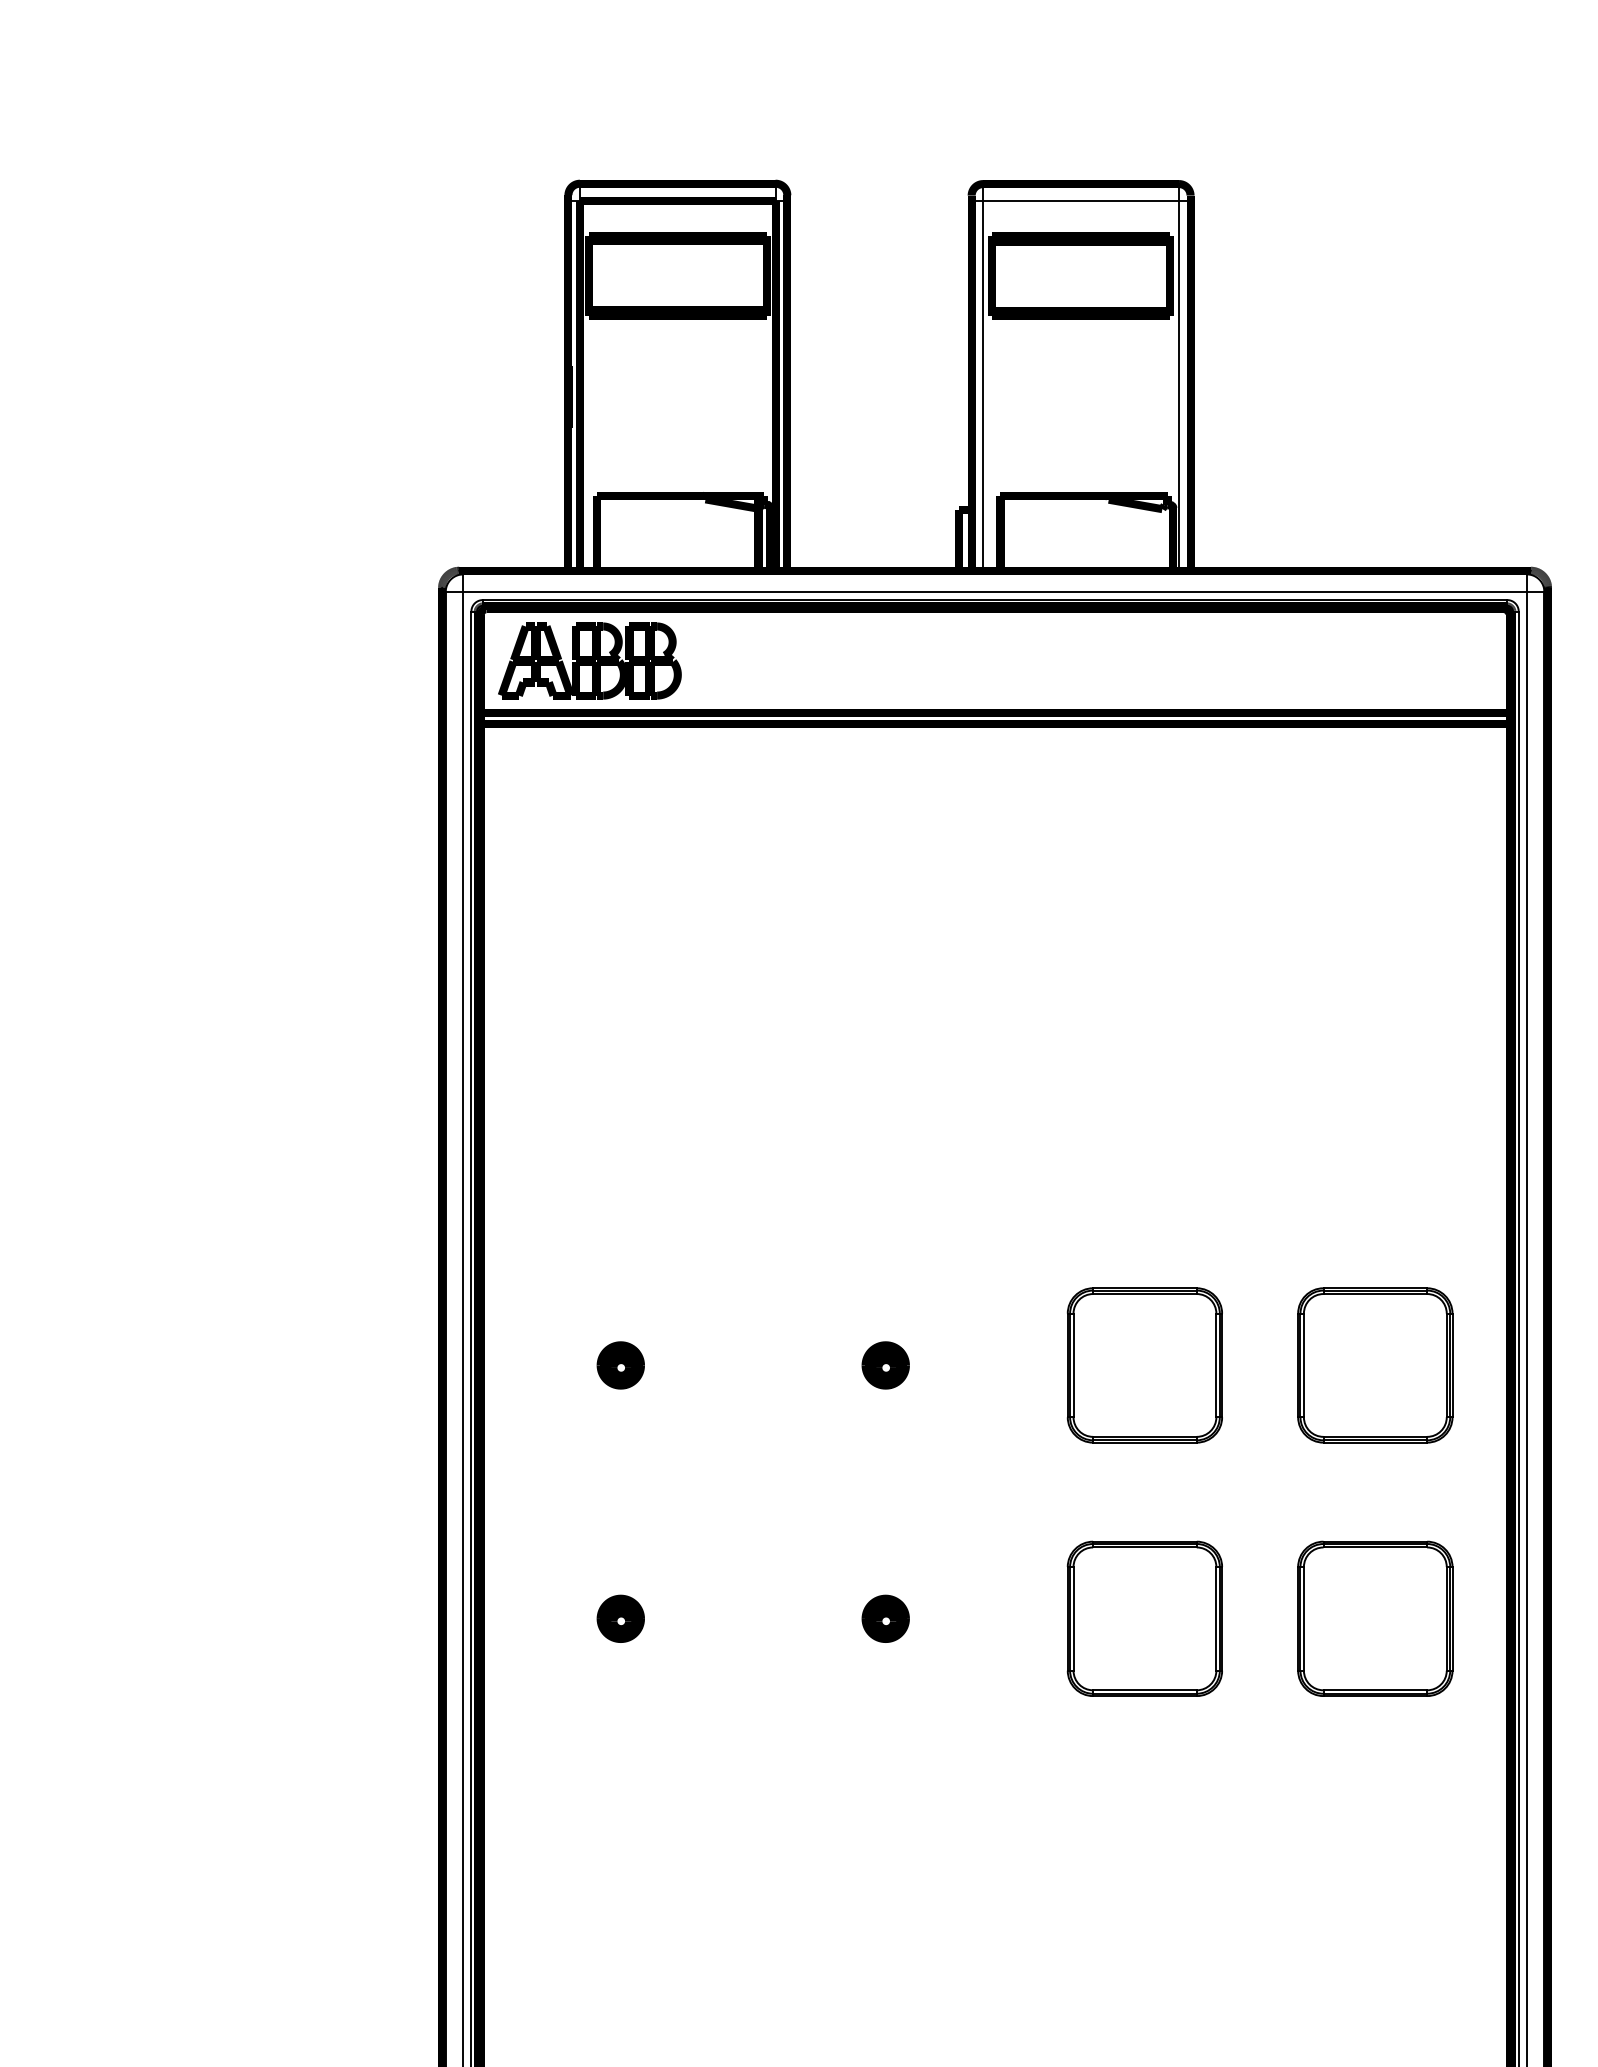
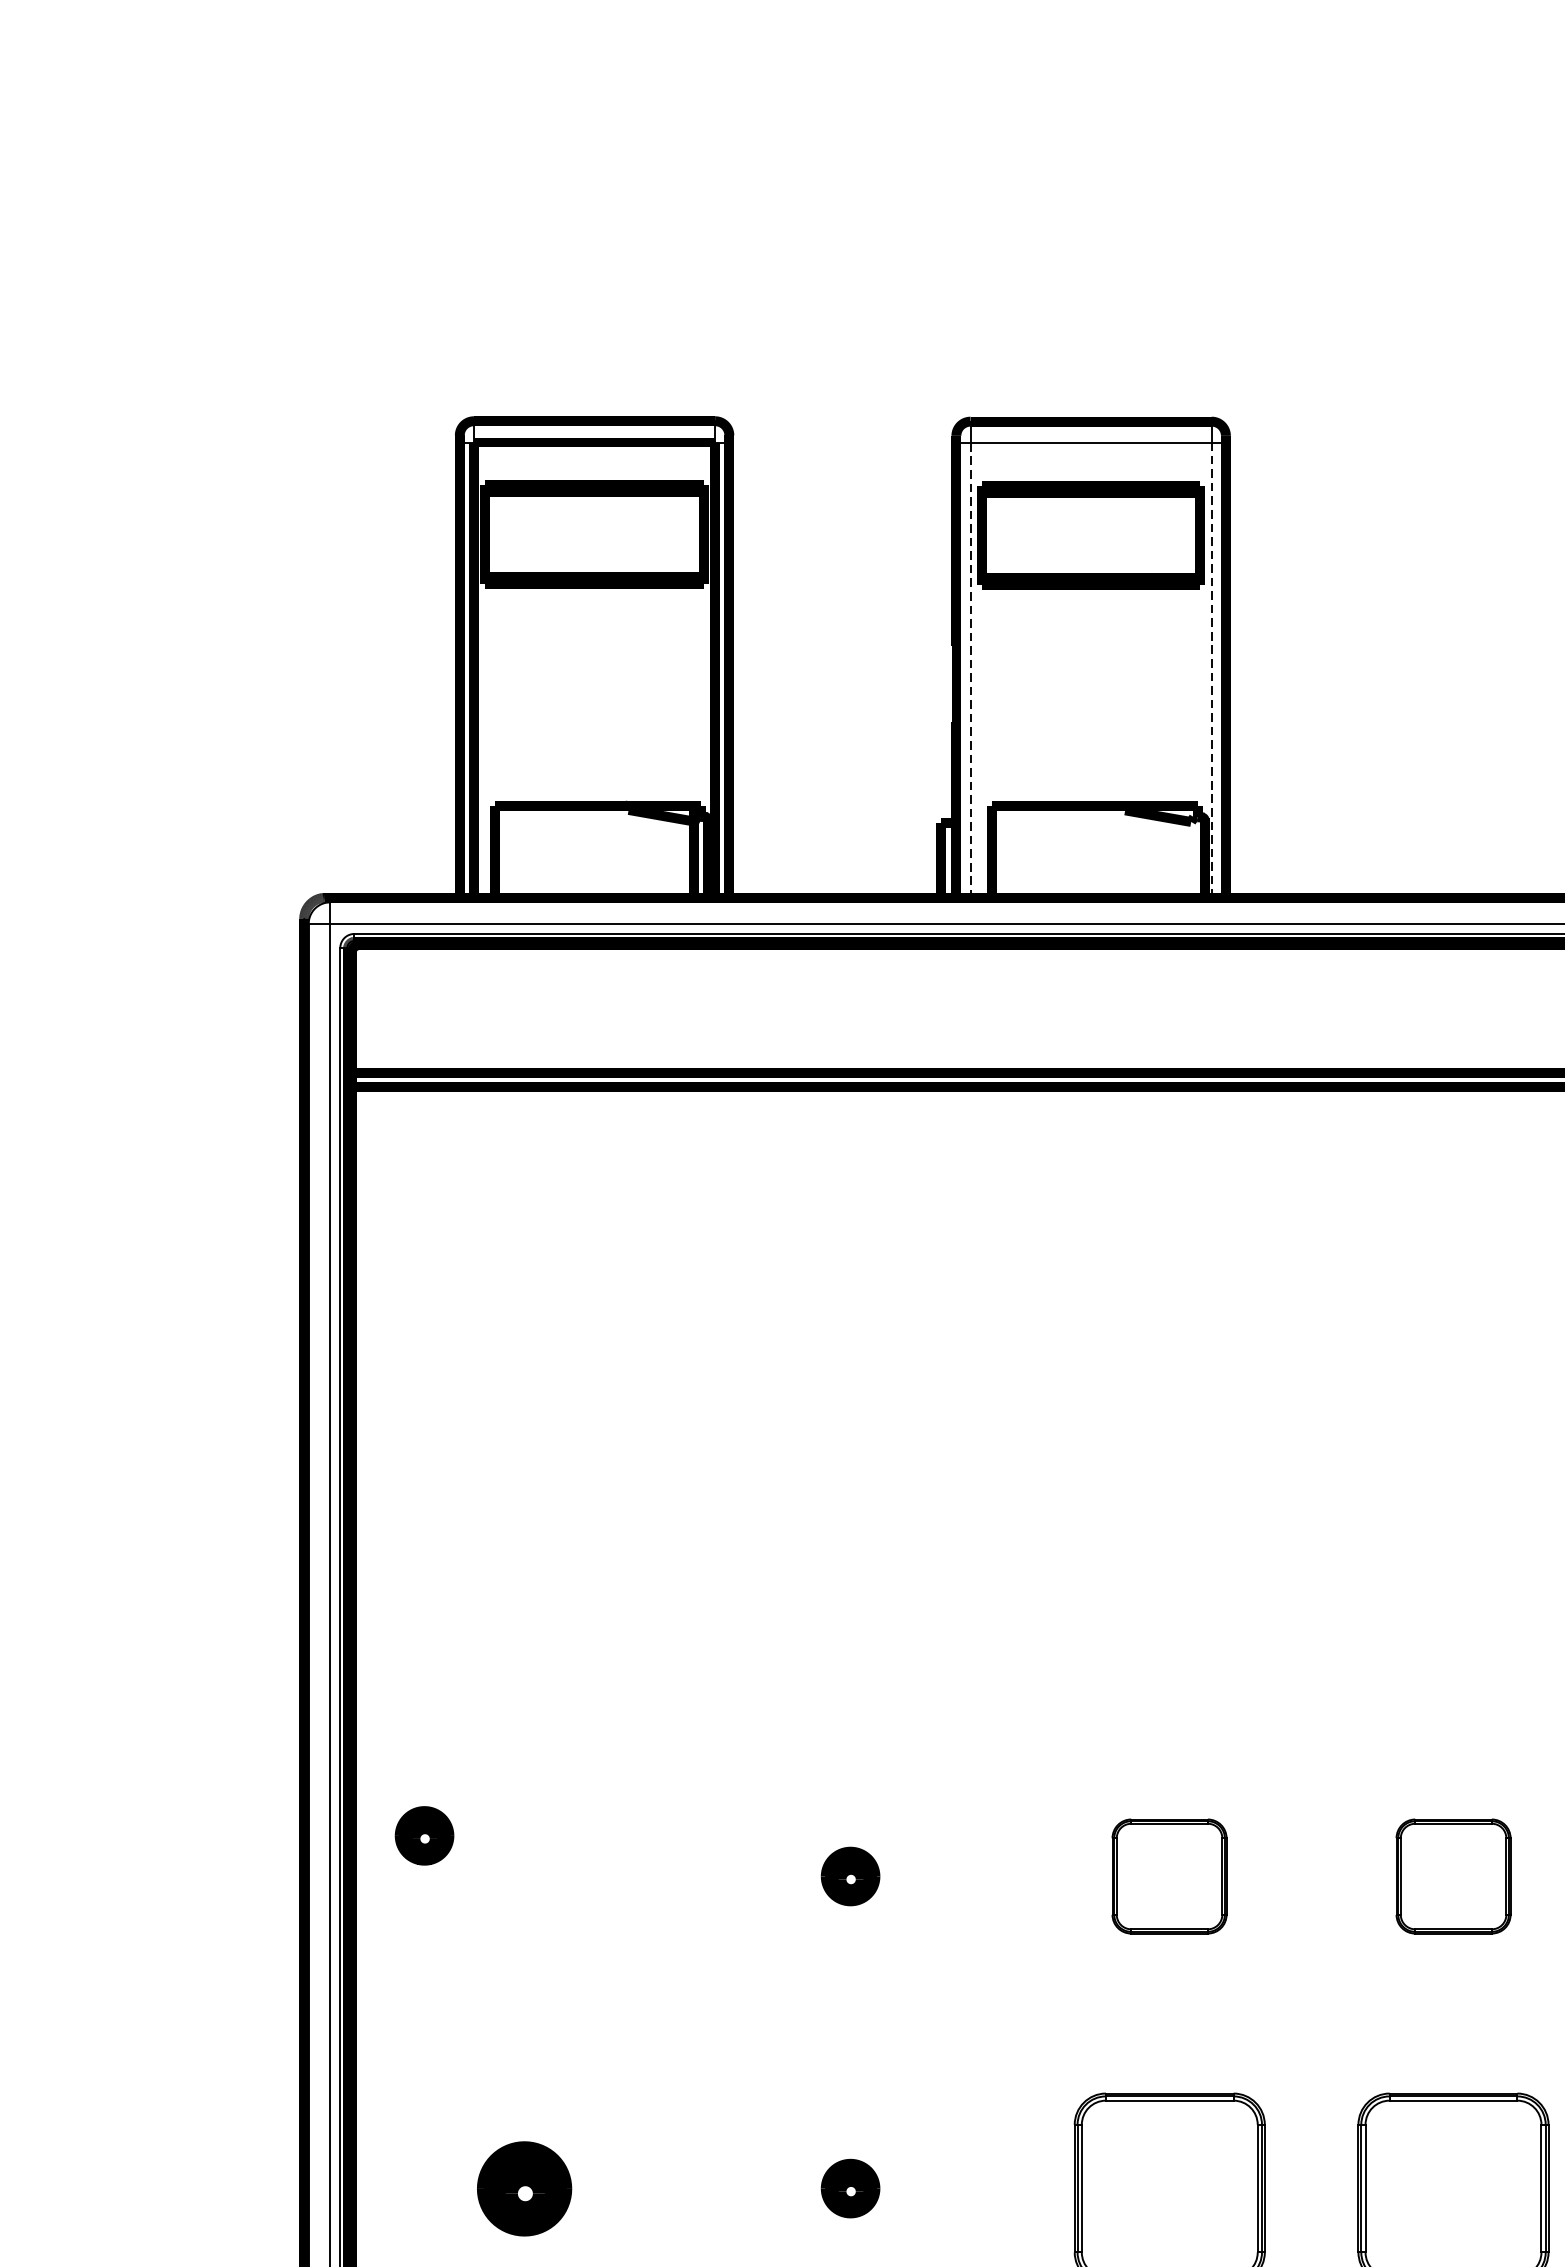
line: (983, 386) -> (970, 670), solid -> dashed
line: (1179, 386) -> (1212, 670), solid -> dashed
part: (589, 660) -> (485, 1008), removed
part: (620, 1365) -> (424, 1835), moved
part: (1144, 1365) -> (1169, 1876), size x0.6
part: (1375, 1365) -> (1453, 1876), size x0.6
part: (620, 1618) -> (523, 2188), size x1.6

